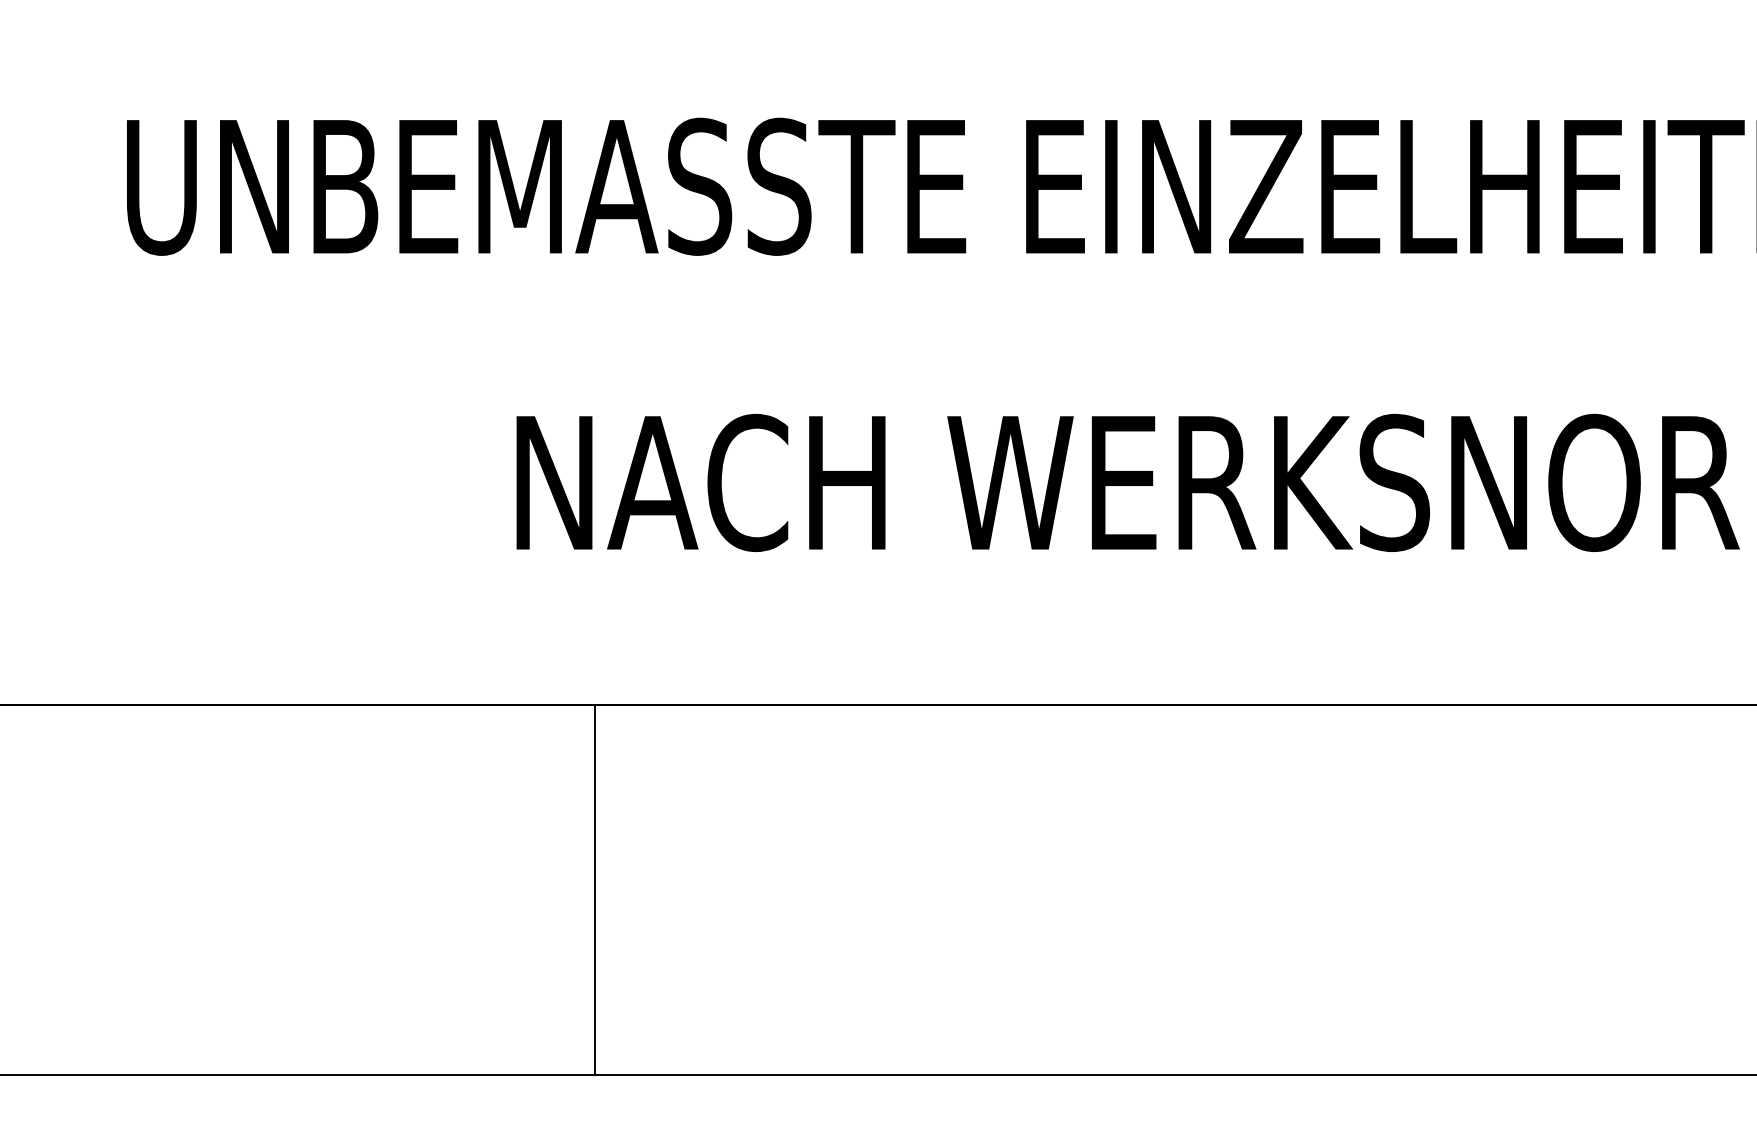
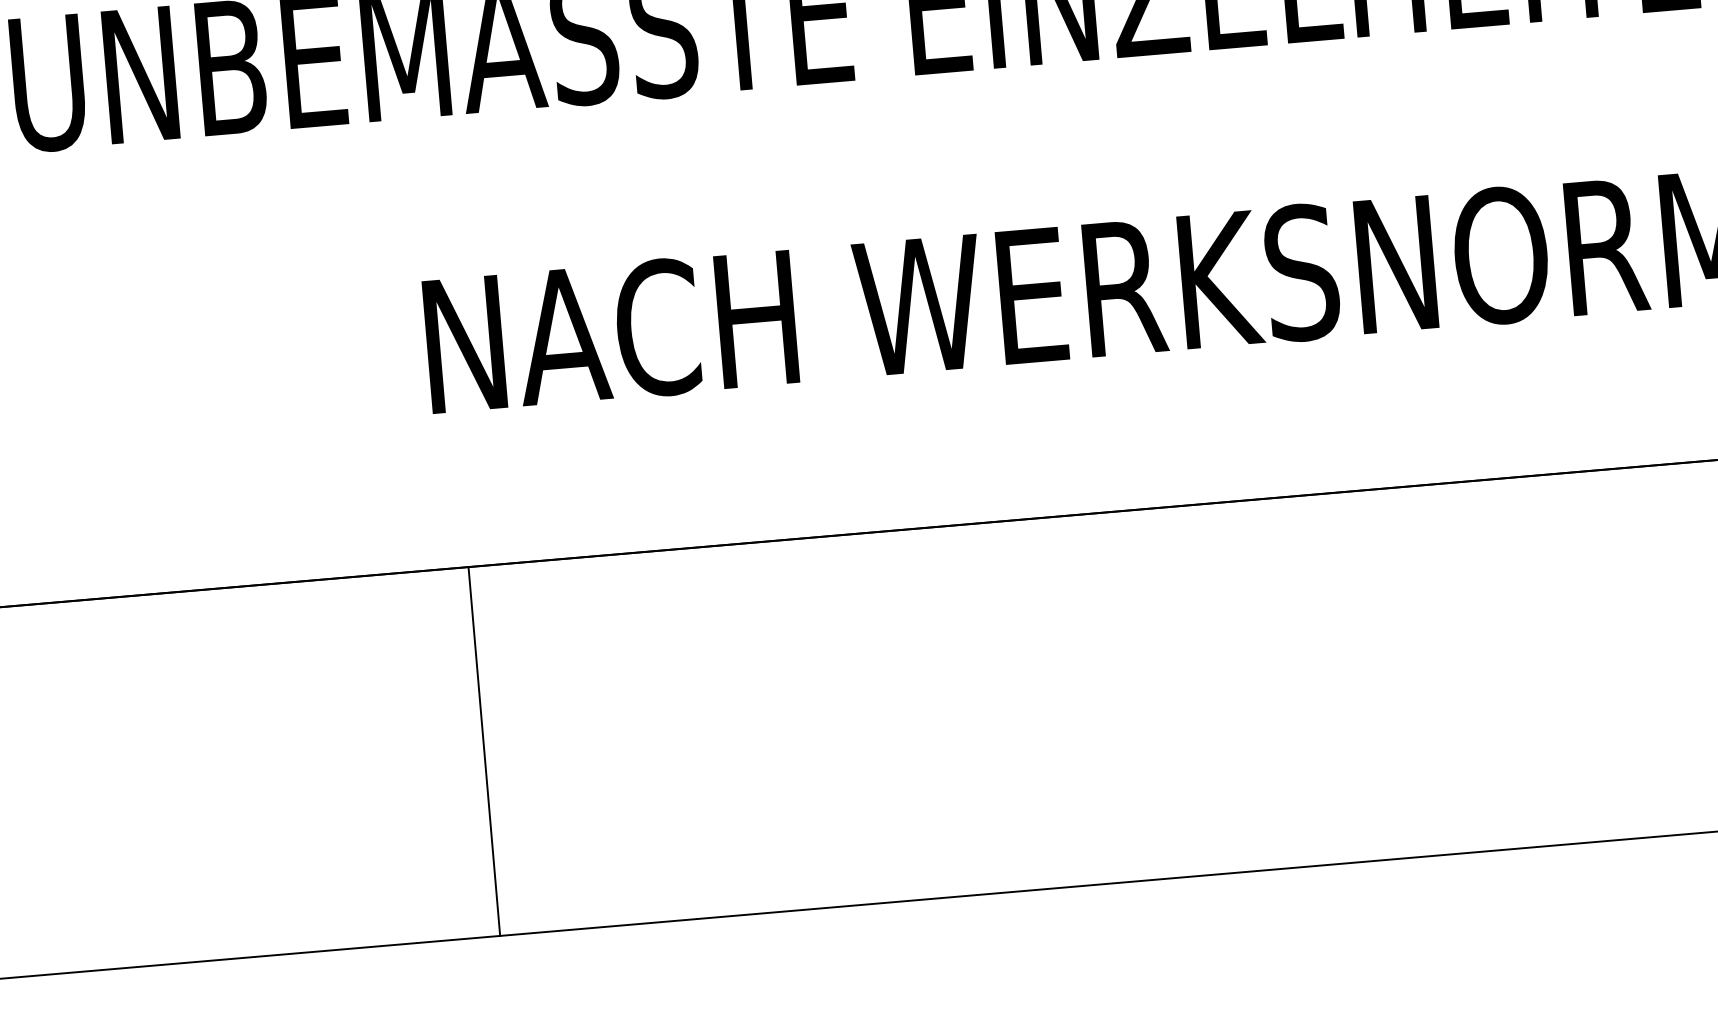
line: (595, 890) -> (484, 751), moved

